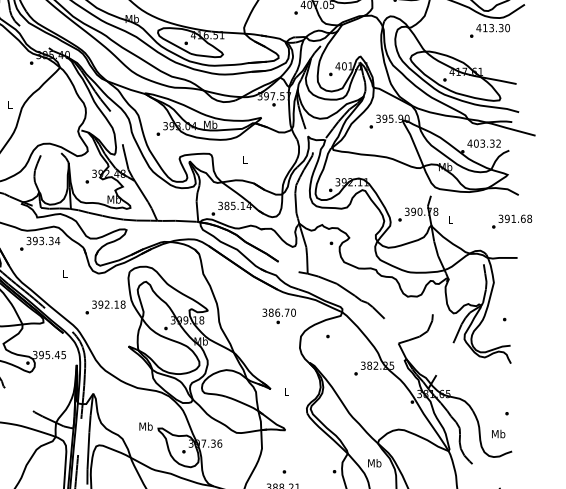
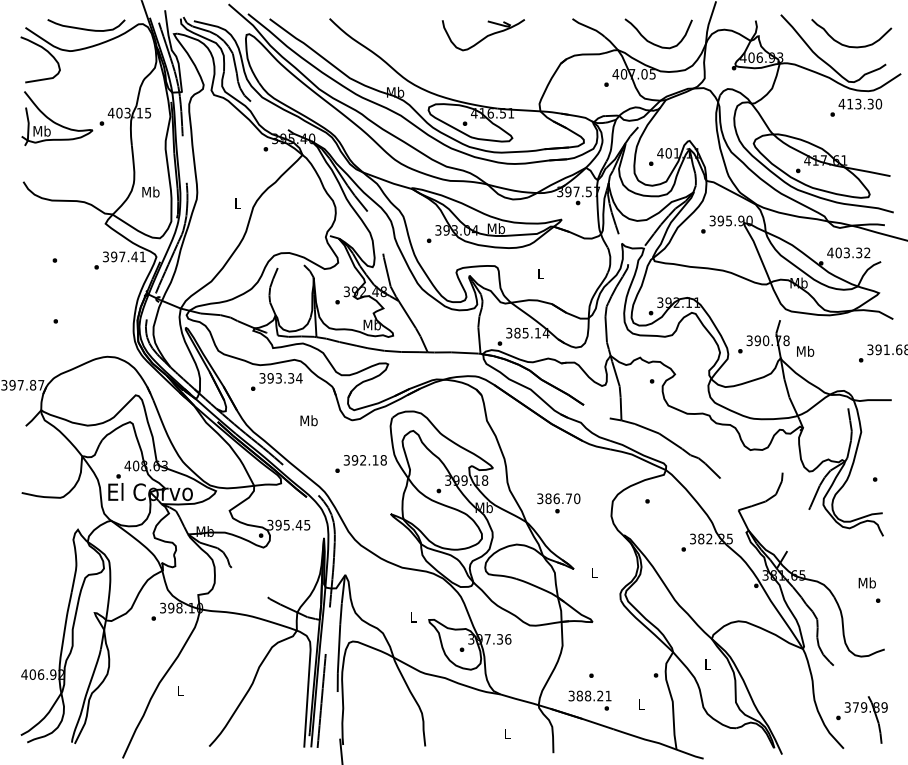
text: (450, 219) -> (805, 350), L -> Mb
text: (64, 273) -> (308, 420), L -> Mb
text: (279, 316) -> (558, 503), moved
text: (145, 425) -> (412, 616), Mb -> L
text: (497, 433) -> (866, 582), moved
text: (374, 463) -> (707, 664), Mb -> L

